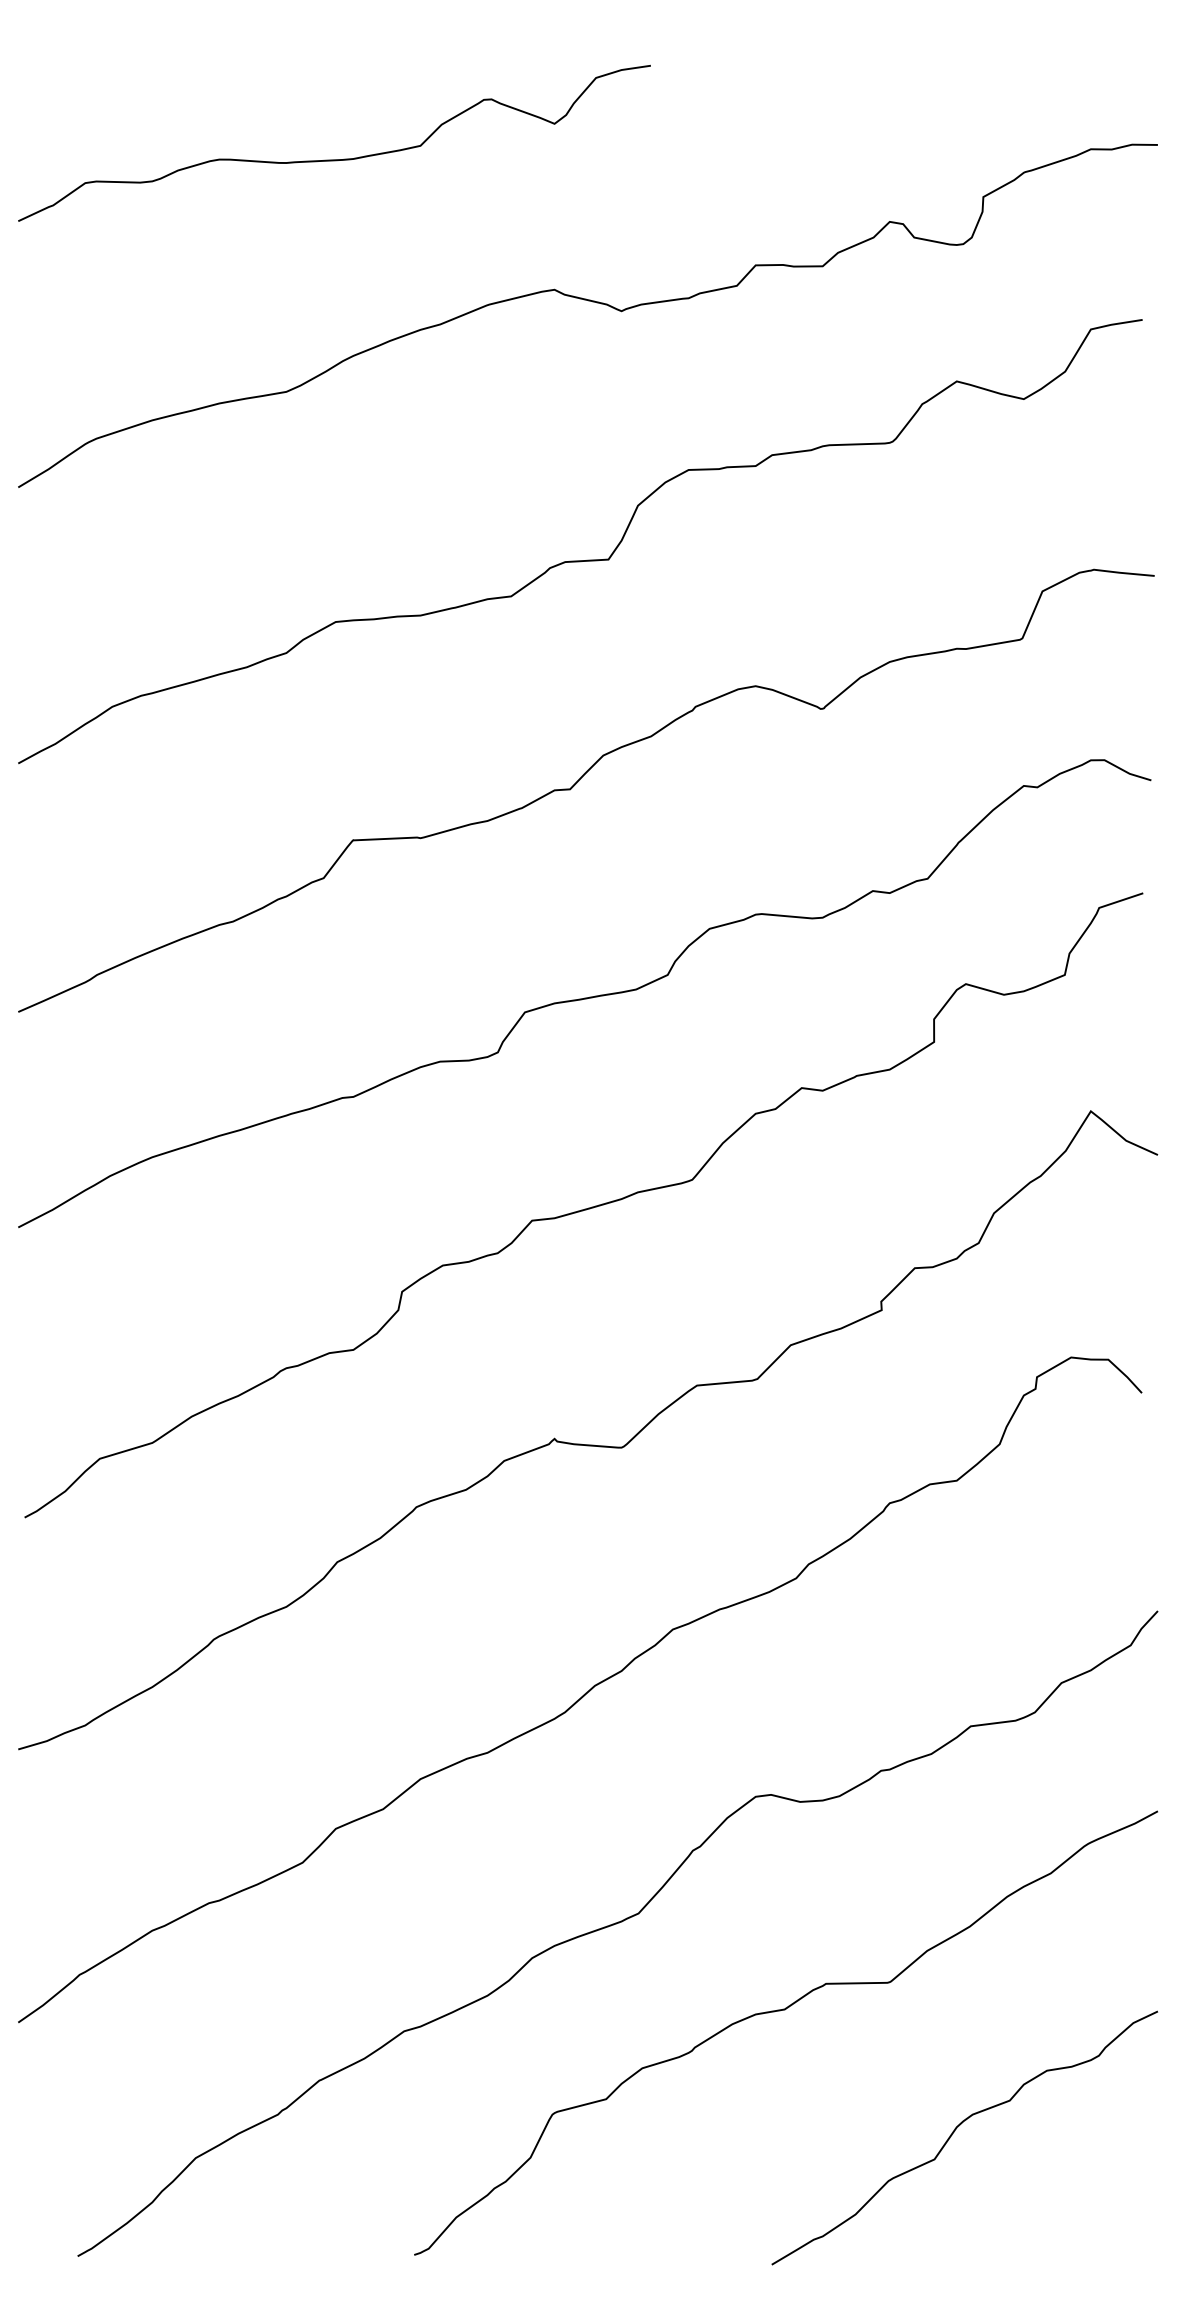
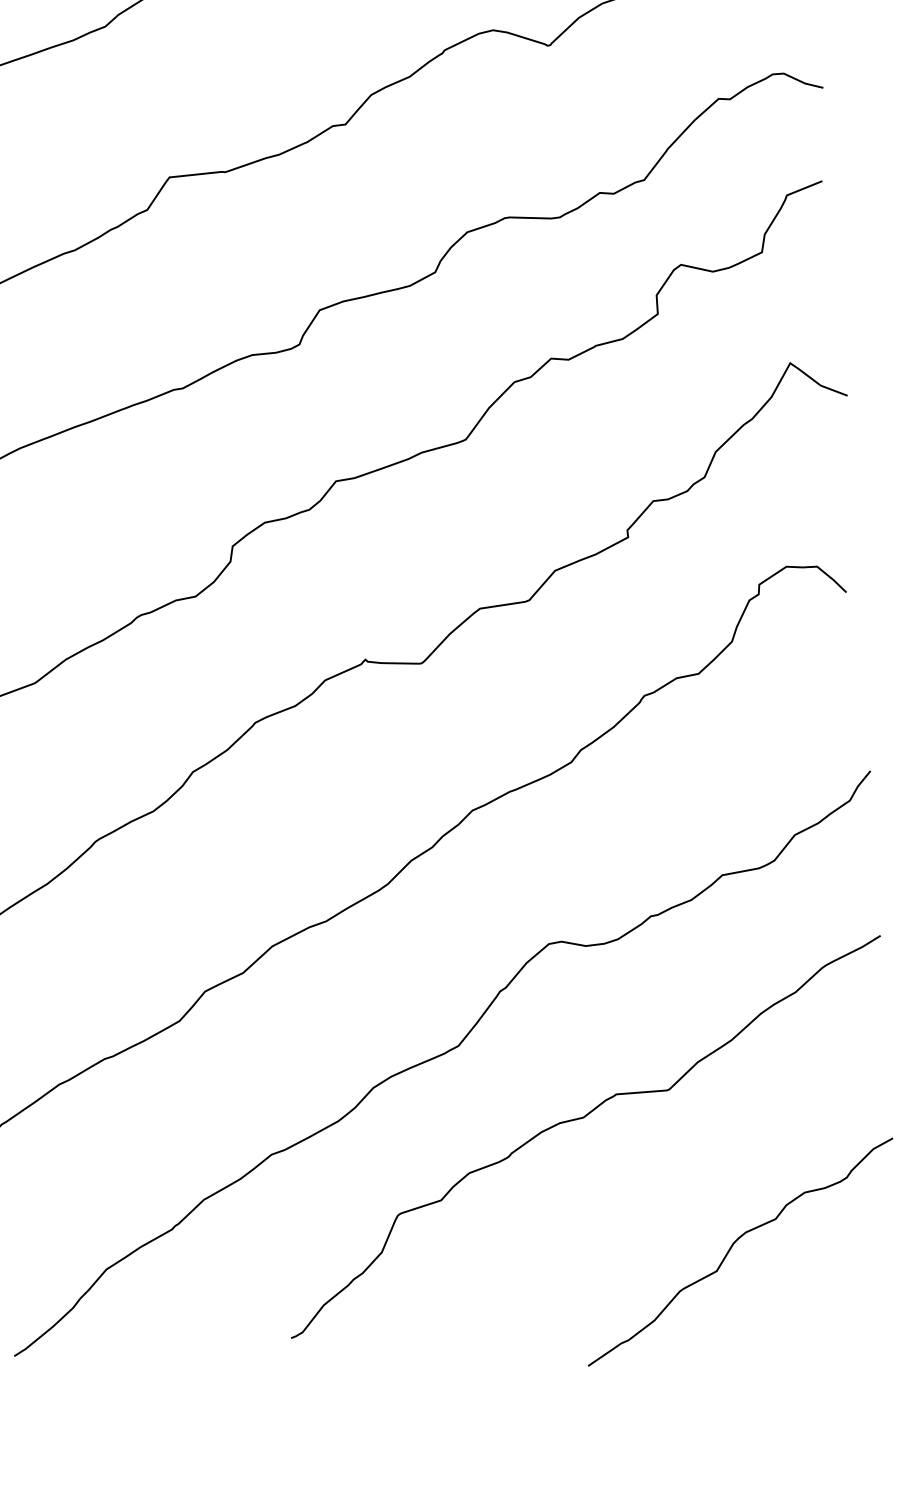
curve: (954, 2132) -> (731, 1248), moved

